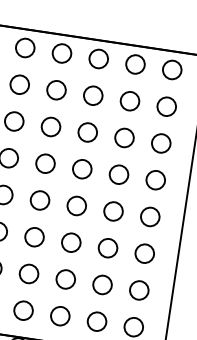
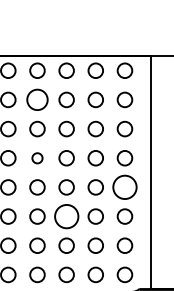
circle: (56, 89) -> (37, 99), size x1.4
circle: (45, 164) -> (37, 158), size x0.7
circle: (149, 216) -> (124, 187), size x1.6
circle: (71, 242) -> (66, 216), size x1.6

